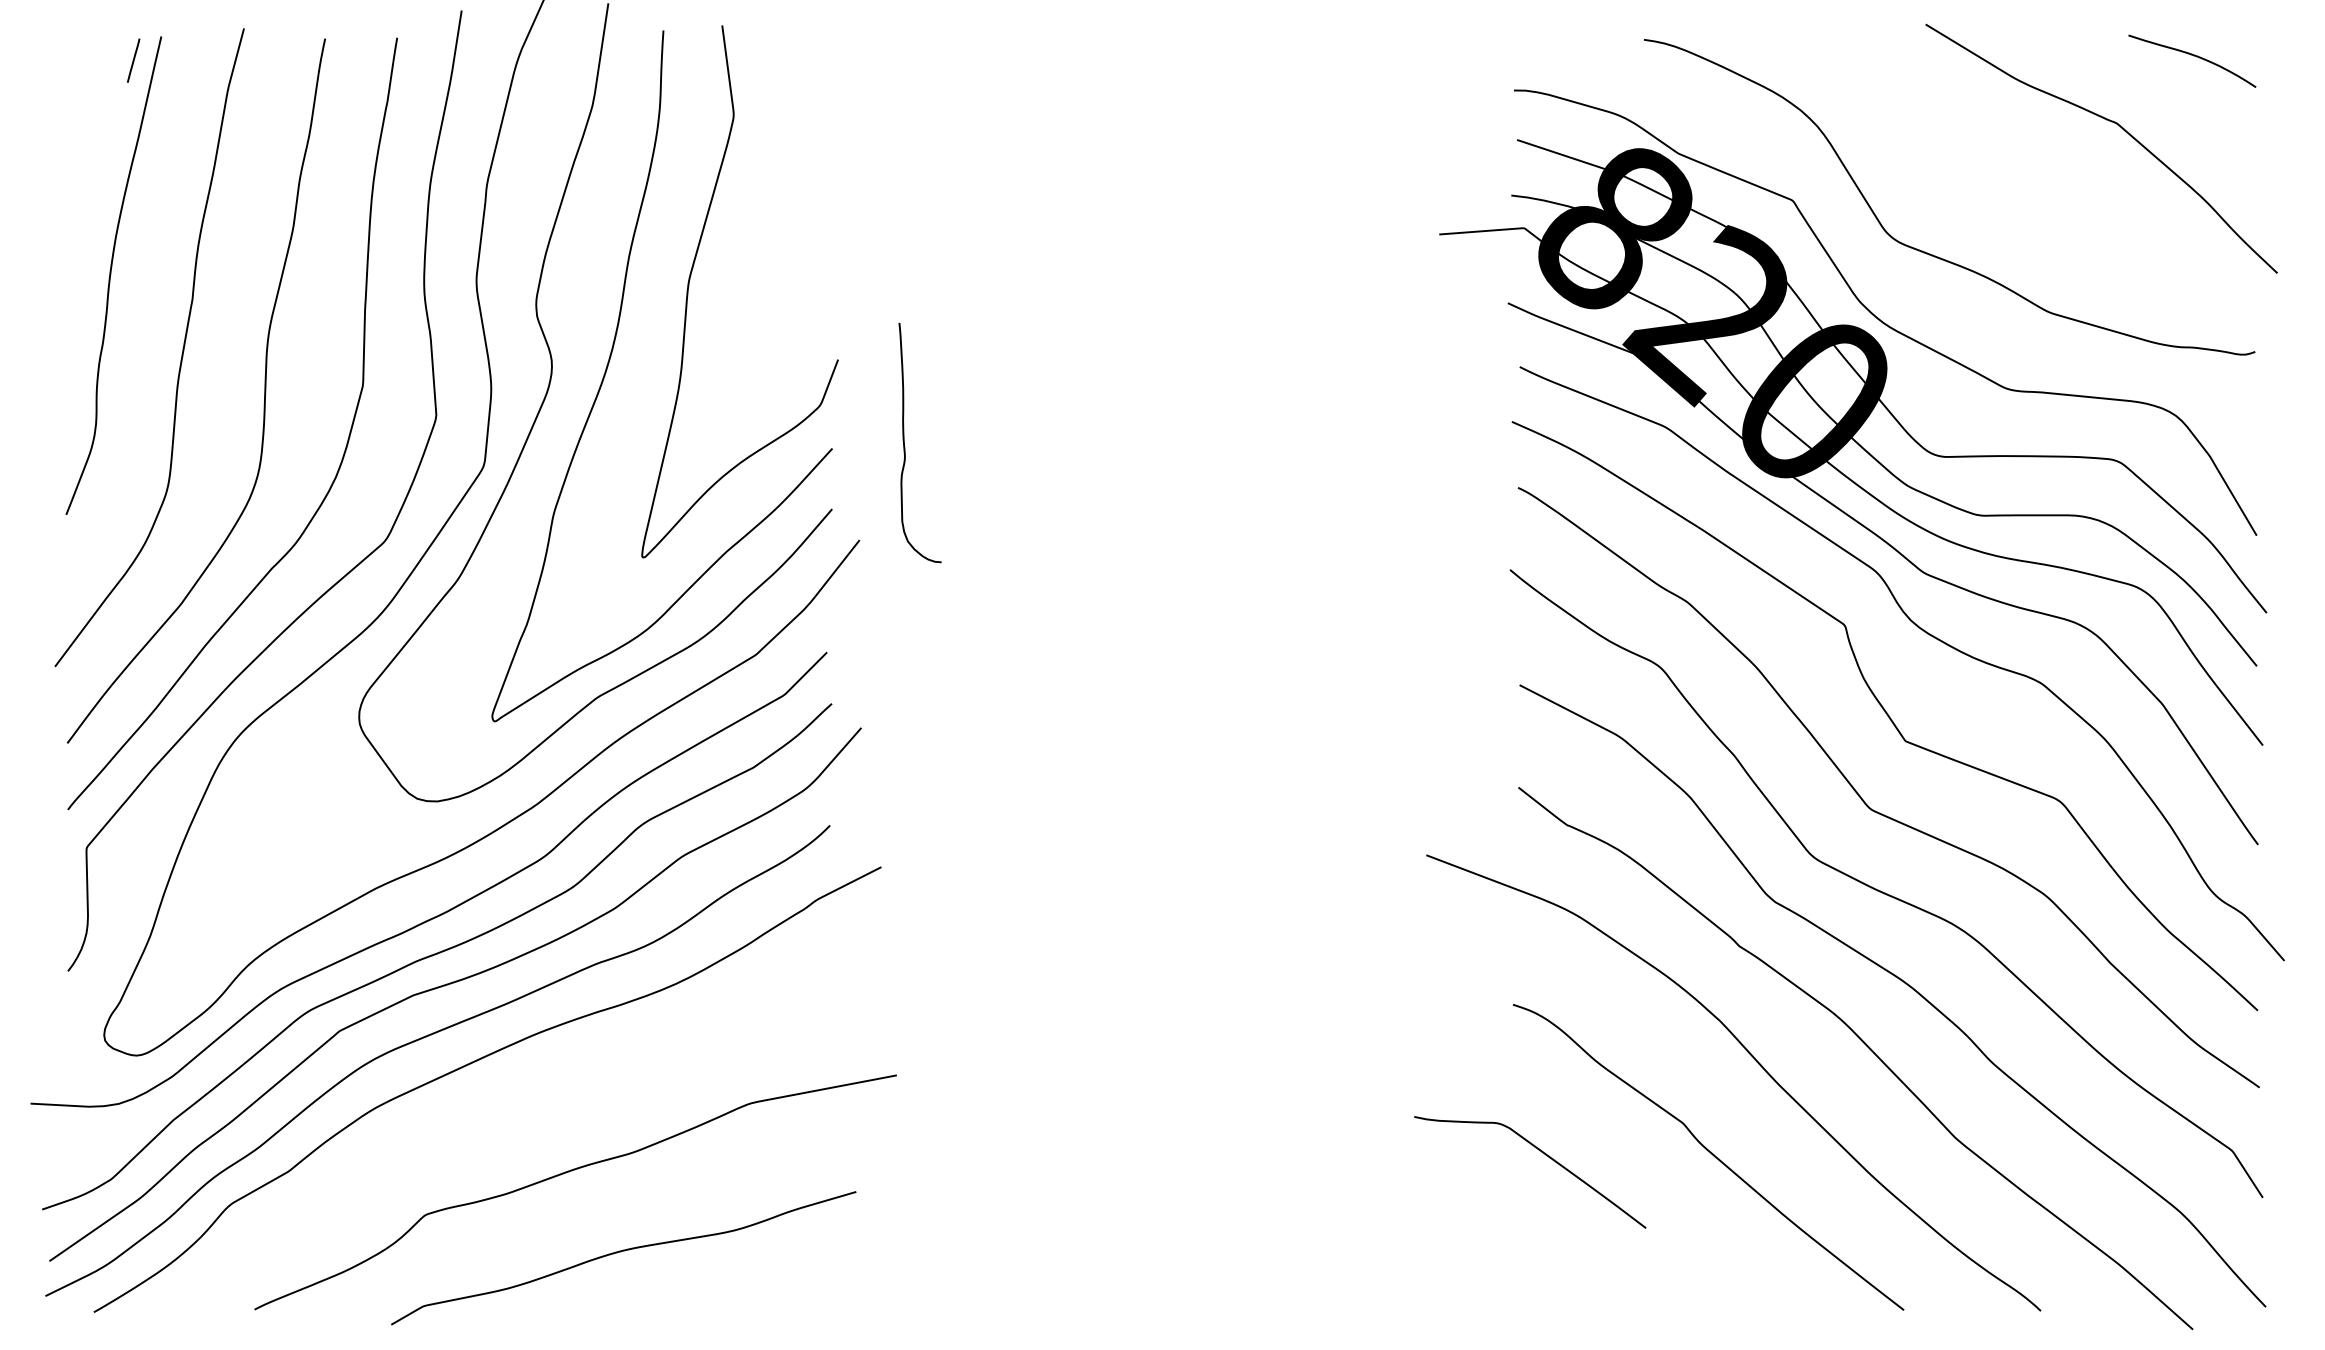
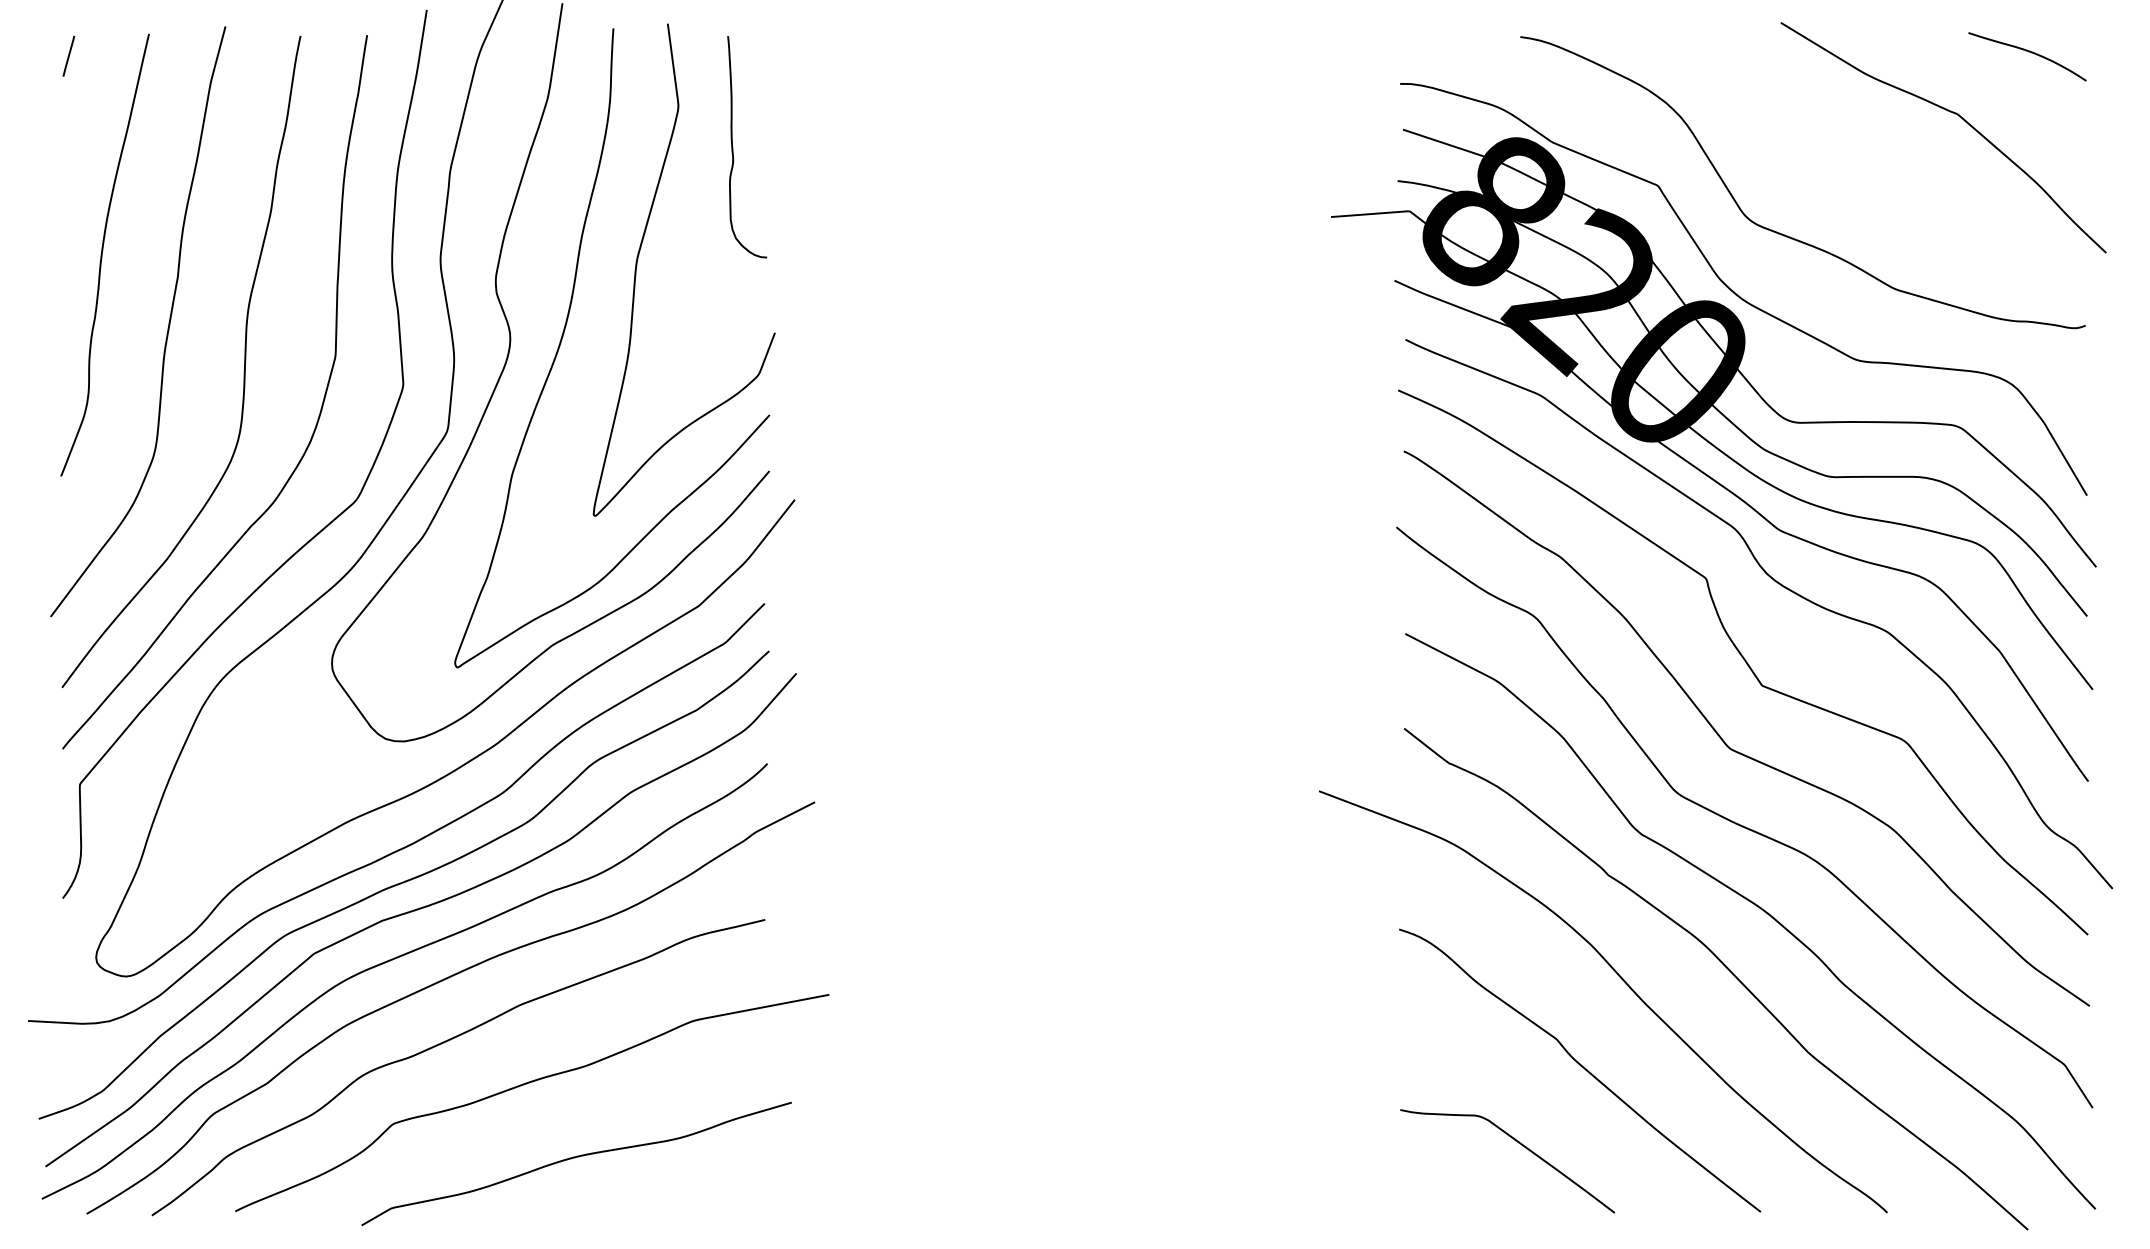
line: (133, 60) -> (68, 56), moved
curve: (905, 446) -> (733, 150), moved
curve: (481, 1127) -> (445, 1043), added
curve: (1542, 1153) -> (1518, 1143), moved

